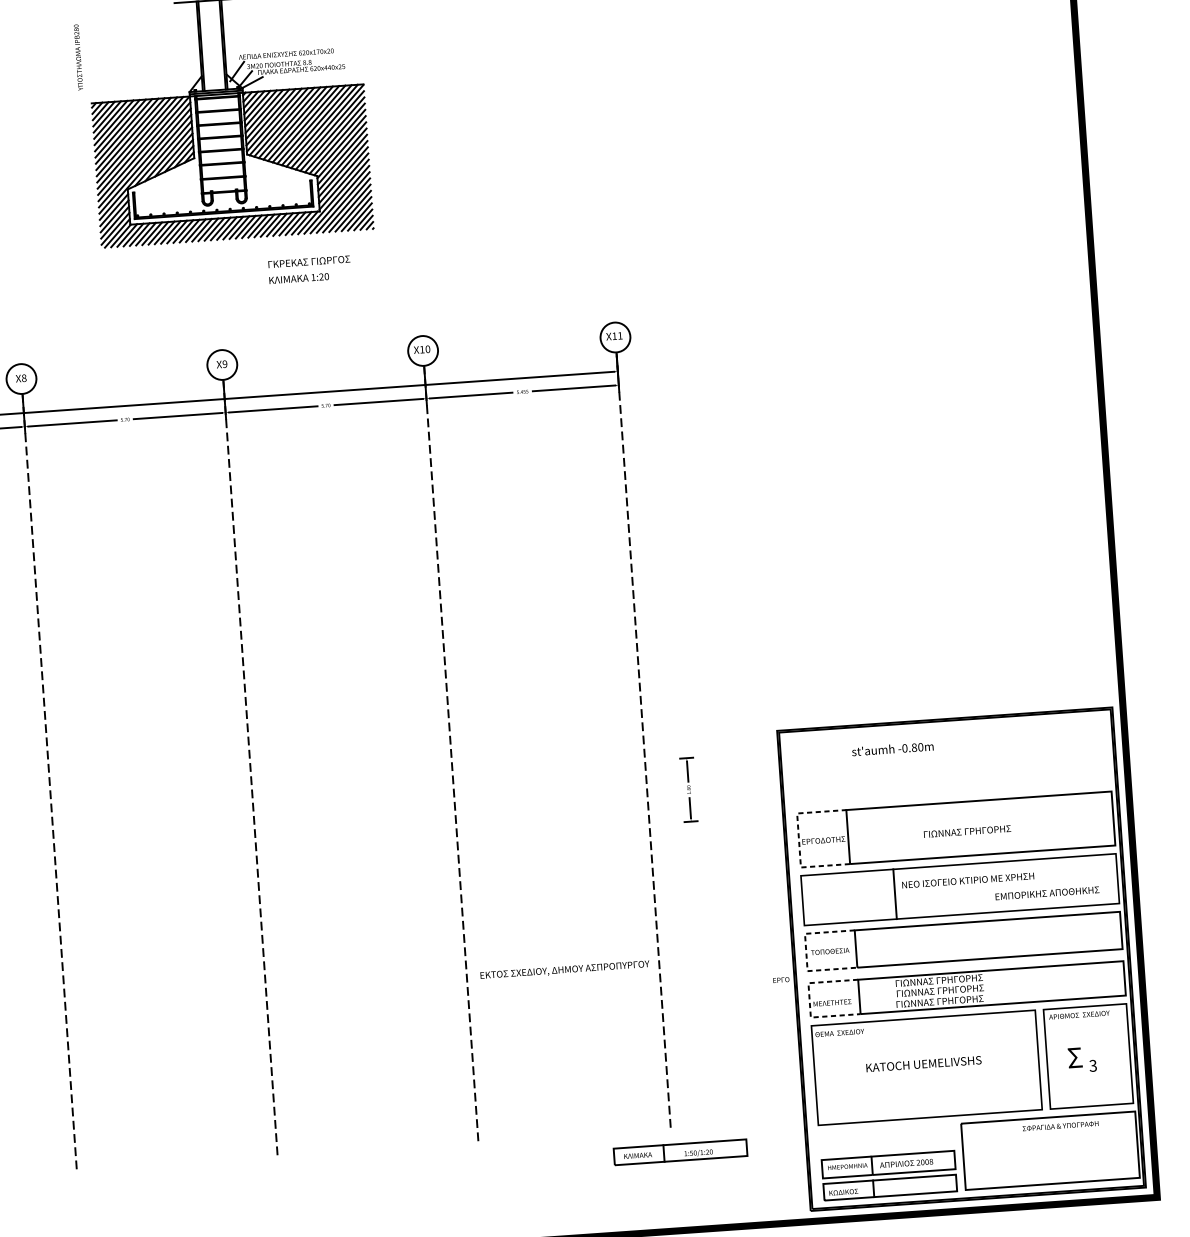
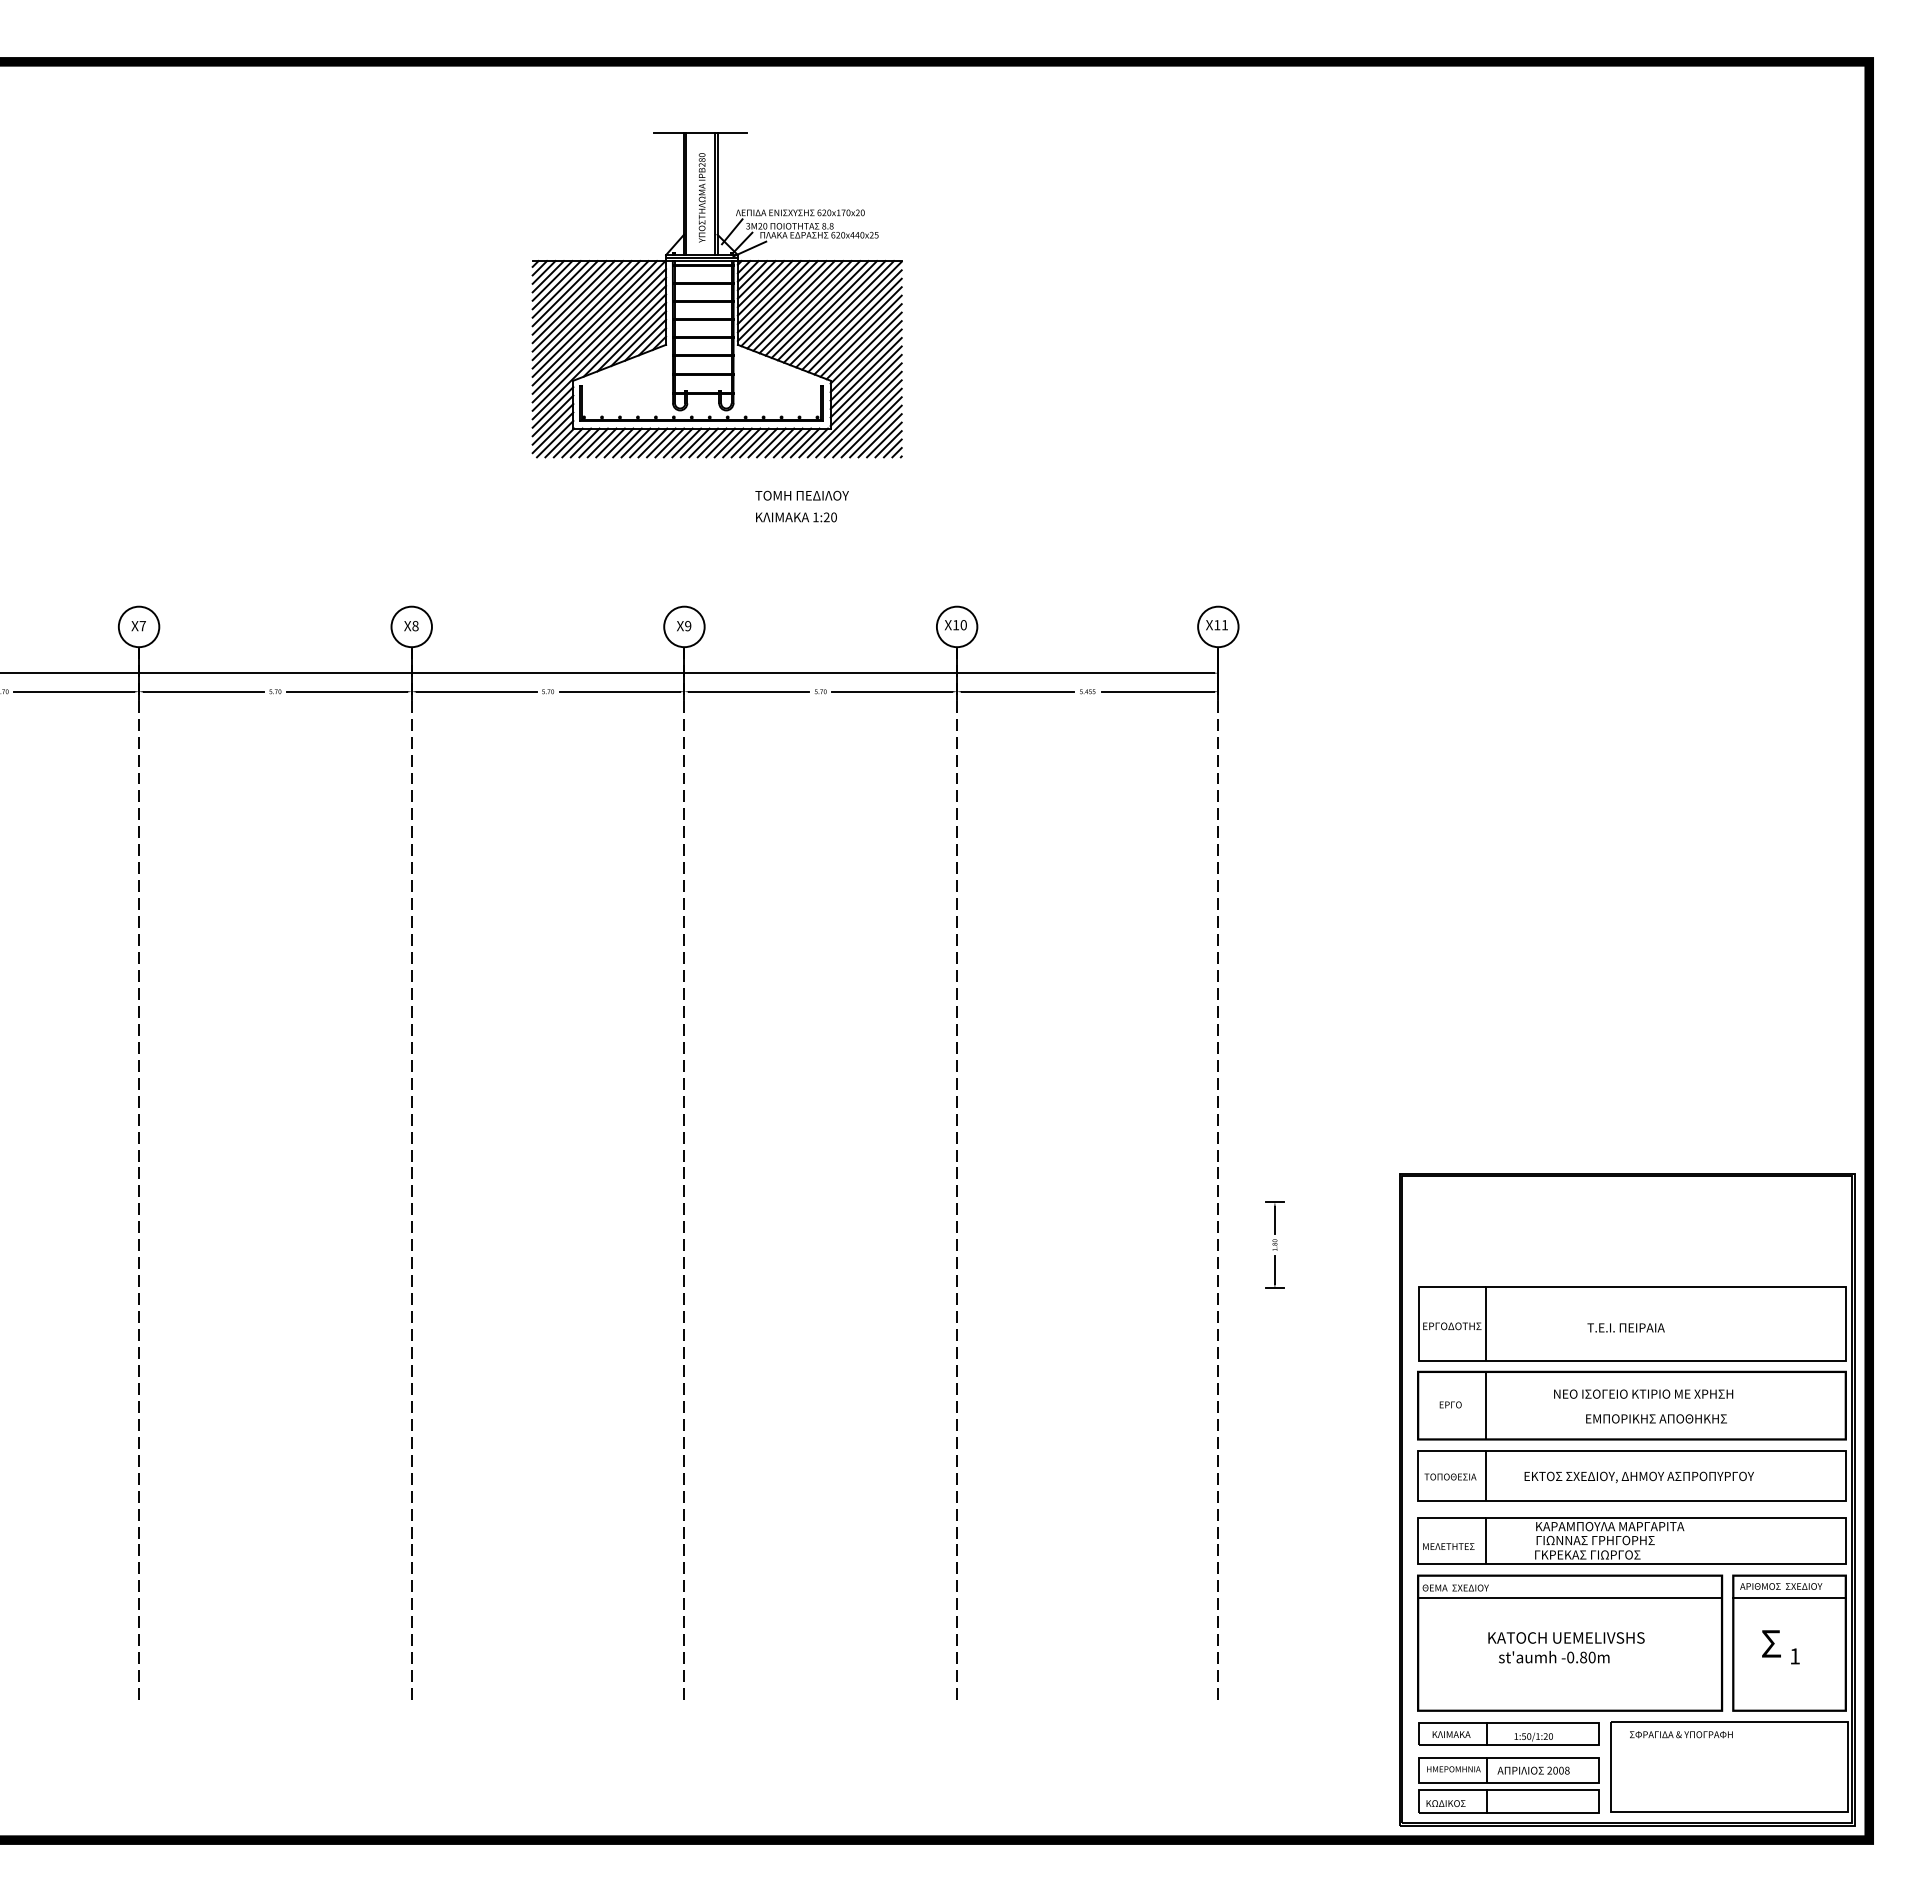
text: (78, 57) -> (701, 197), moved
text: (309, 261) -> (811, 495), ΓΚΡΕΚΑΣ ΓΙΩΡΓΟΣ -> ΤΟΜΗ ΠΕΔΙΛΟΥ
text: (893, 749) -> (1554, 1657), moved
text: (966, 831) -> (1646, 1327), ΓΙΩΝΝΑΣ ΓΡΗΓΟΡΗΣ -> Τ.Ε.Ι. ΠΕΙΡΑΙΑ
line: (798, 840) -> (1418, 1324), dashed -> solid
text: (1047, 893) -> (1656, 1418), moved
line: (895, 894) -> (1485, 1405), moved
line: (806, 952) -> (1418, 1476), dashed -> solid
text: (564, 970) -> (1638, 1477), moved
text: (781, 979) -> (1450, 1404), moved
text: (950, 979) -> (1610, 1526), ΓΙΩΝΝΑΣ ΓΡΗΓΟΡΗΣ -> ΚΑΡΑΜΠΟΥΛΑ ΜΑΡΓΑΡΙΤΑ
line: (809, 1000) -> (1418, 1541), dashed -> solid
text: (943, 1000) -> (1598, 1554), ΓΙΩΝΝΑΣ ΓΡΗΓΟΡΗΣ -> ΓΚΡΕΚΑΣ ΓΙΩΡΓΟΣ
line: (1086, 1023) -> (1789, 1598), added
line: (924, 1034) -> (1570, 1598), added
text: (1092, 1066) -> (1794, 1656), 3 -> 1
text: (1060, 1125) -> (1681, 1734), moved
part: (679, 1151) -> (1508, 1733), moved

